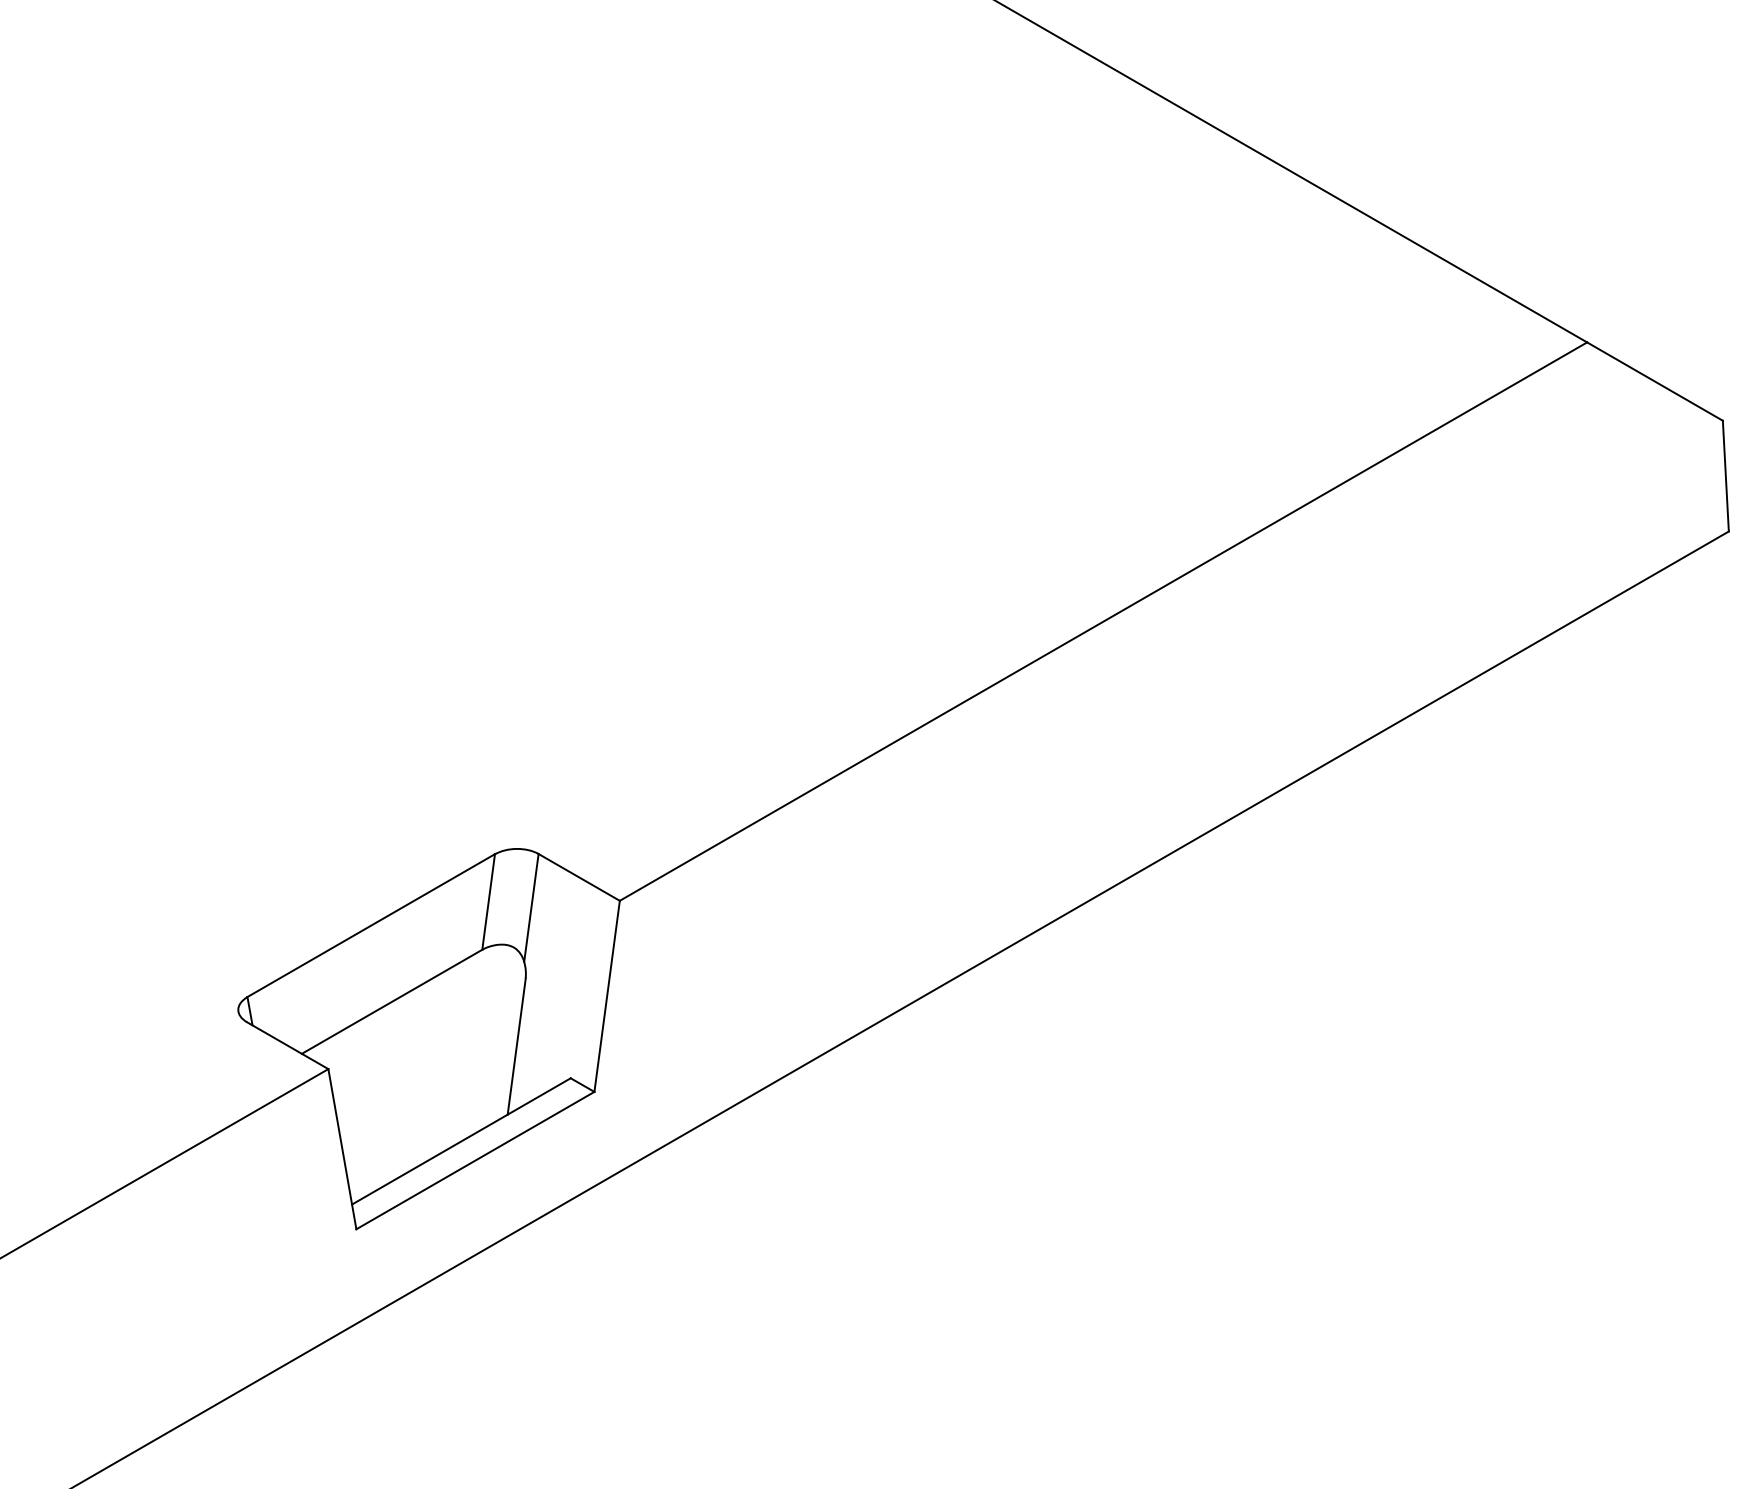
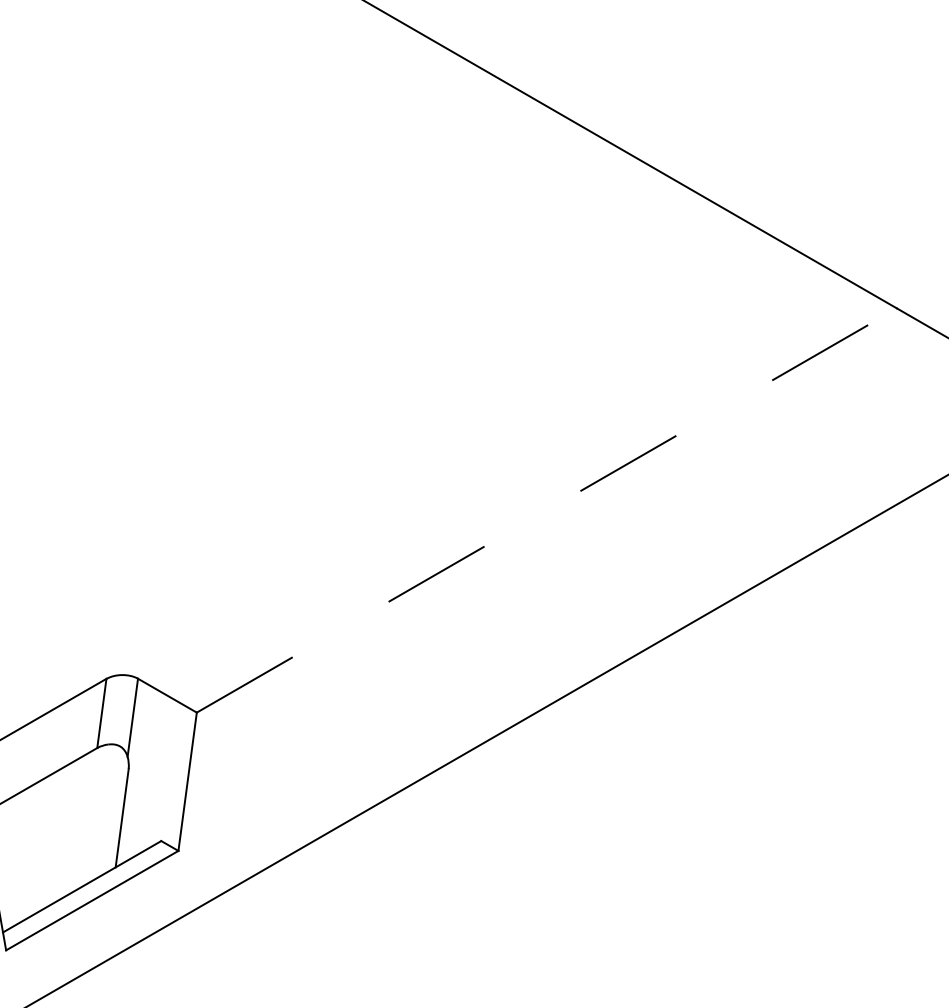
line: (1103, 621) -> (546, 510), solid -> dashed

